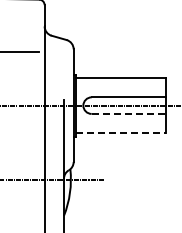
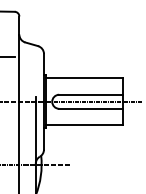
line: (129, 113) -> (91, 108), dashed -> solid
line: (121, 133) -> (84, 125), dashed -> solid

